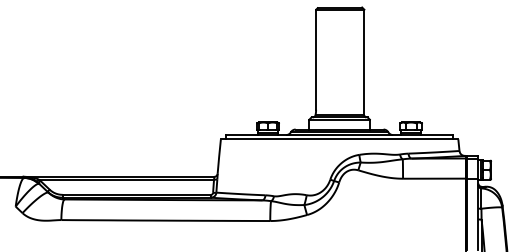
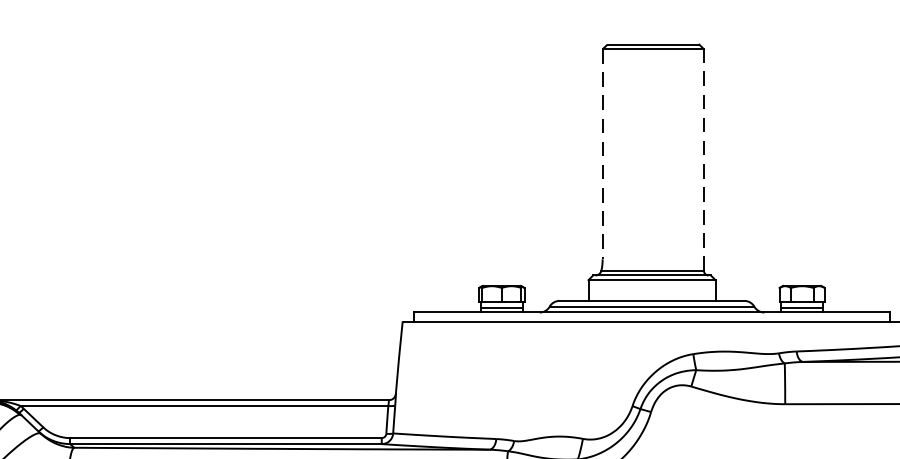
line: (316, 60) -> (603, 155), solid -> dashed
line: (364, 62) -> (704, 160), solid -> dashed

